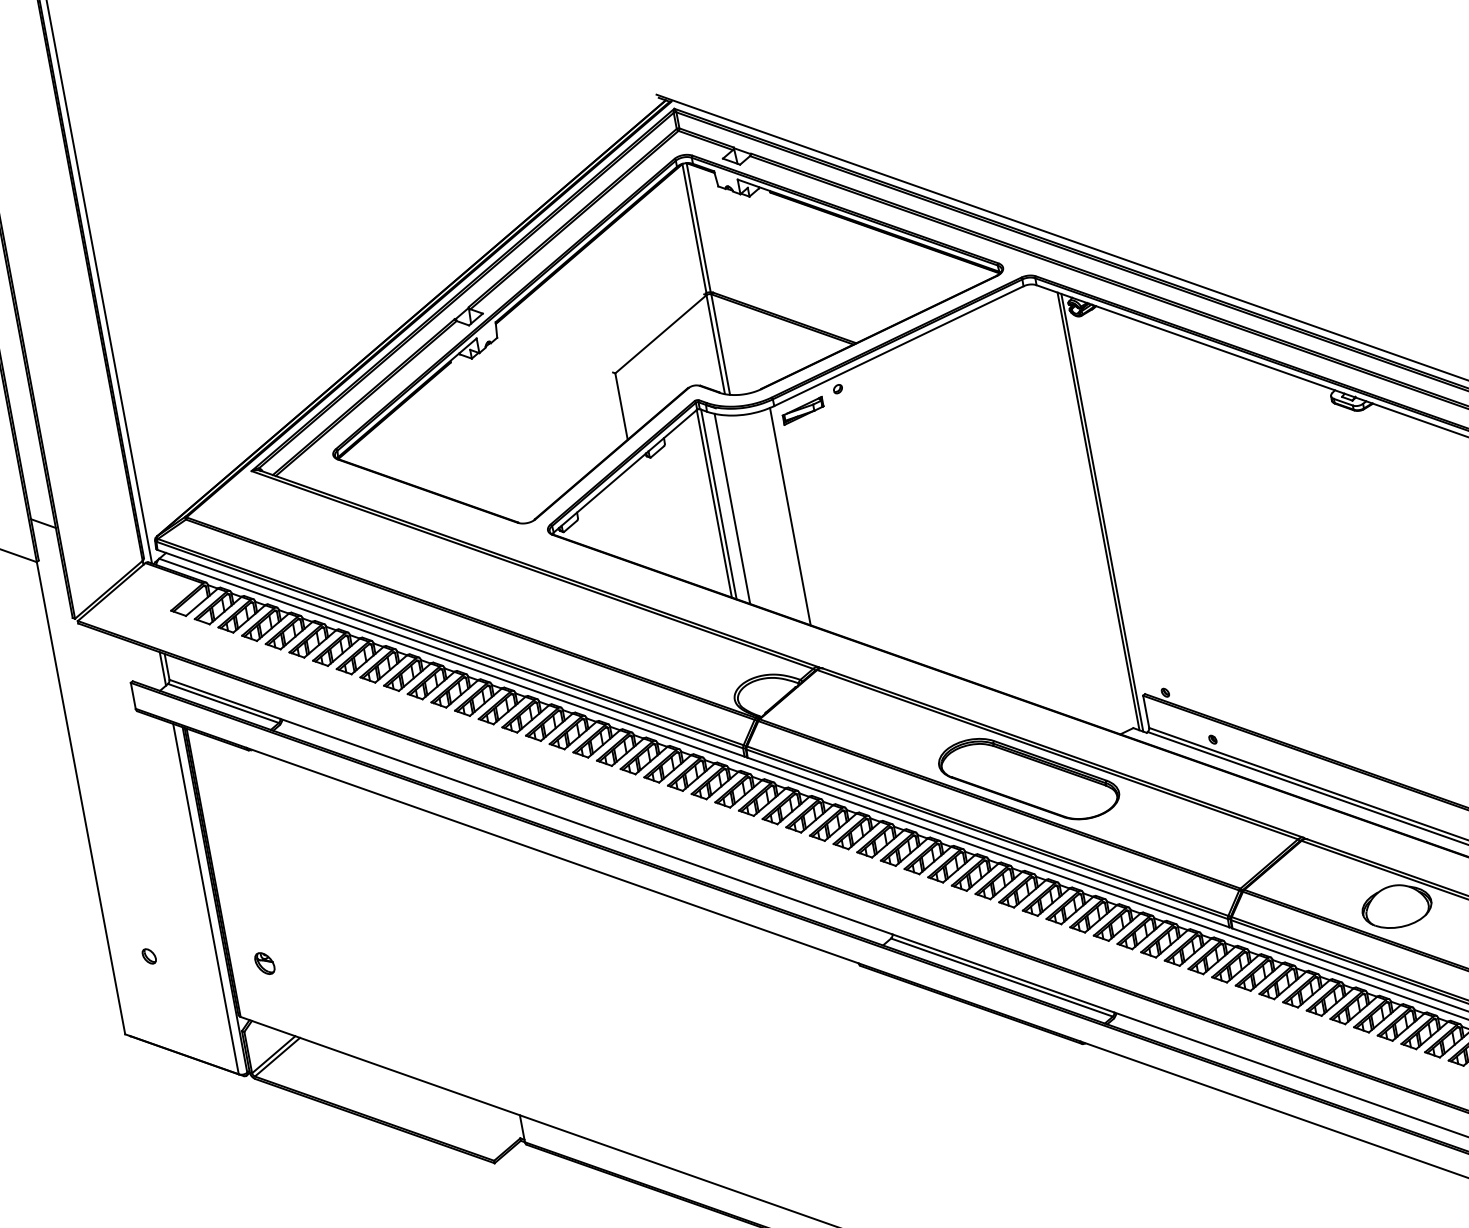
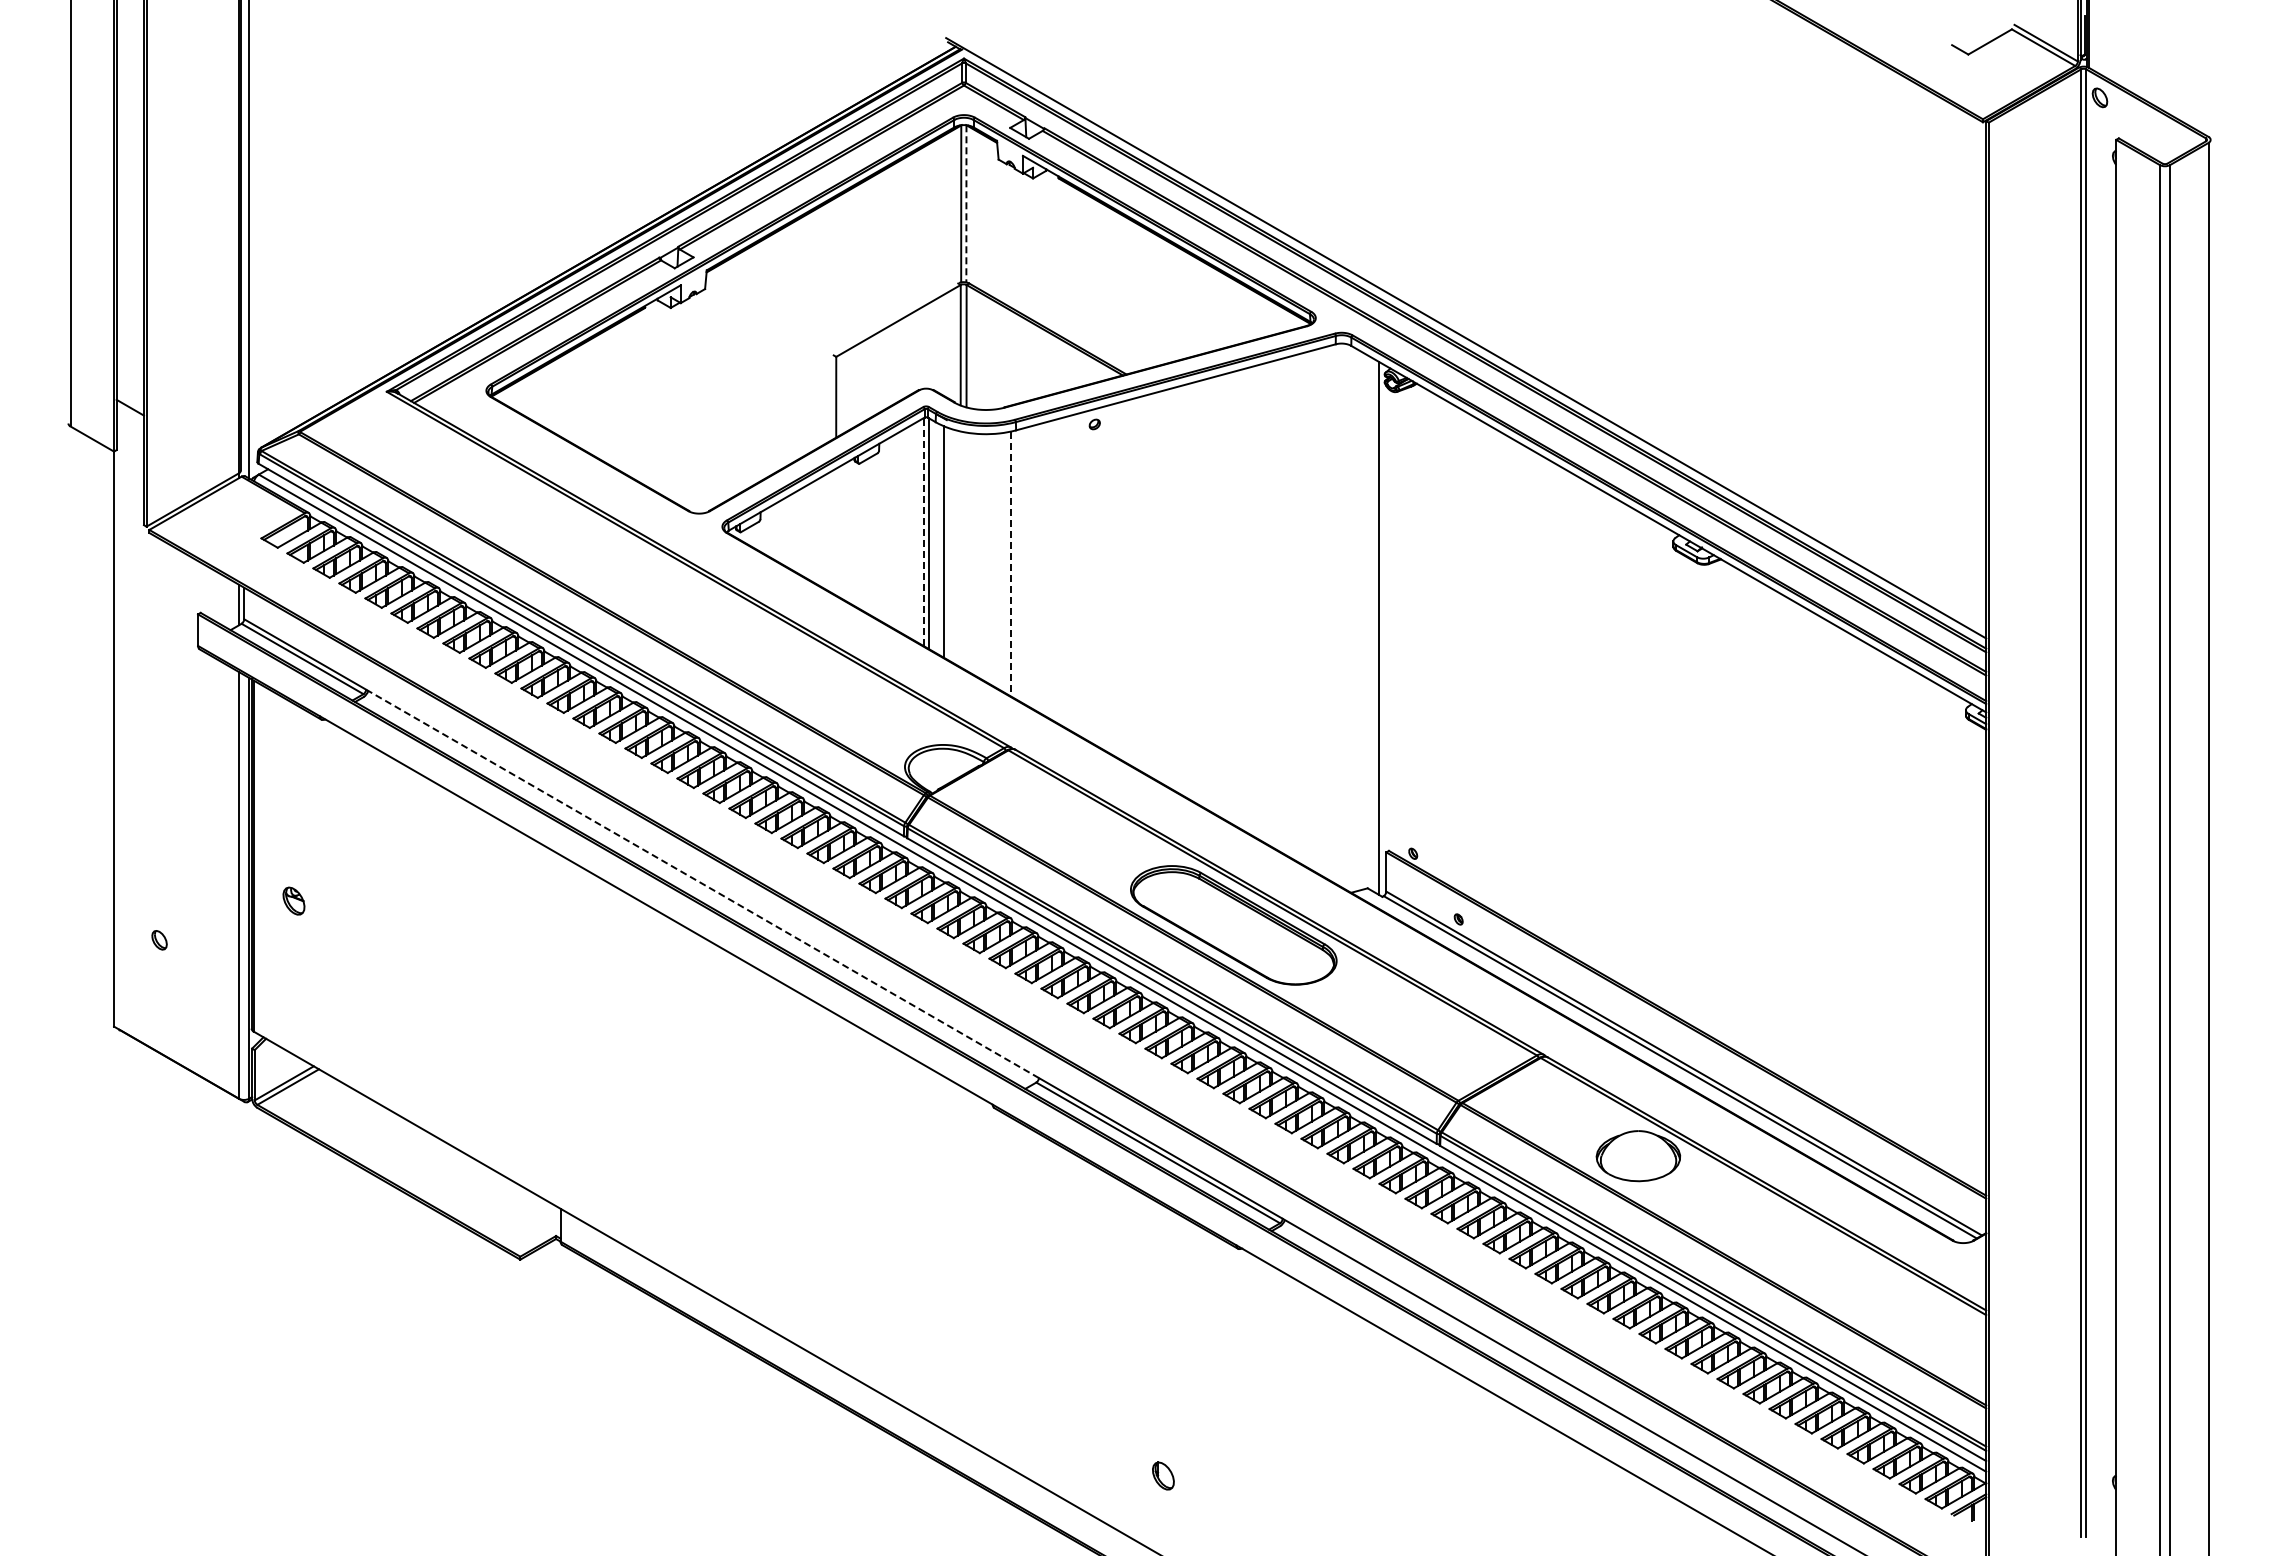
line: (698, 227) -> (966, 203), solid -> dashed
part: (803, 410) -> (1049, 442), removed
line: (714, 503) -> (924, 531), solid -> dashed
line: (1098, 511) -> (1374, 625), removed
line: (790, 517) -> (1010, 564), solid -> dashed
line: (586, 827) -> (702, 884), solid -> dashed
part: (264, 963) -> (293, 900), moved

